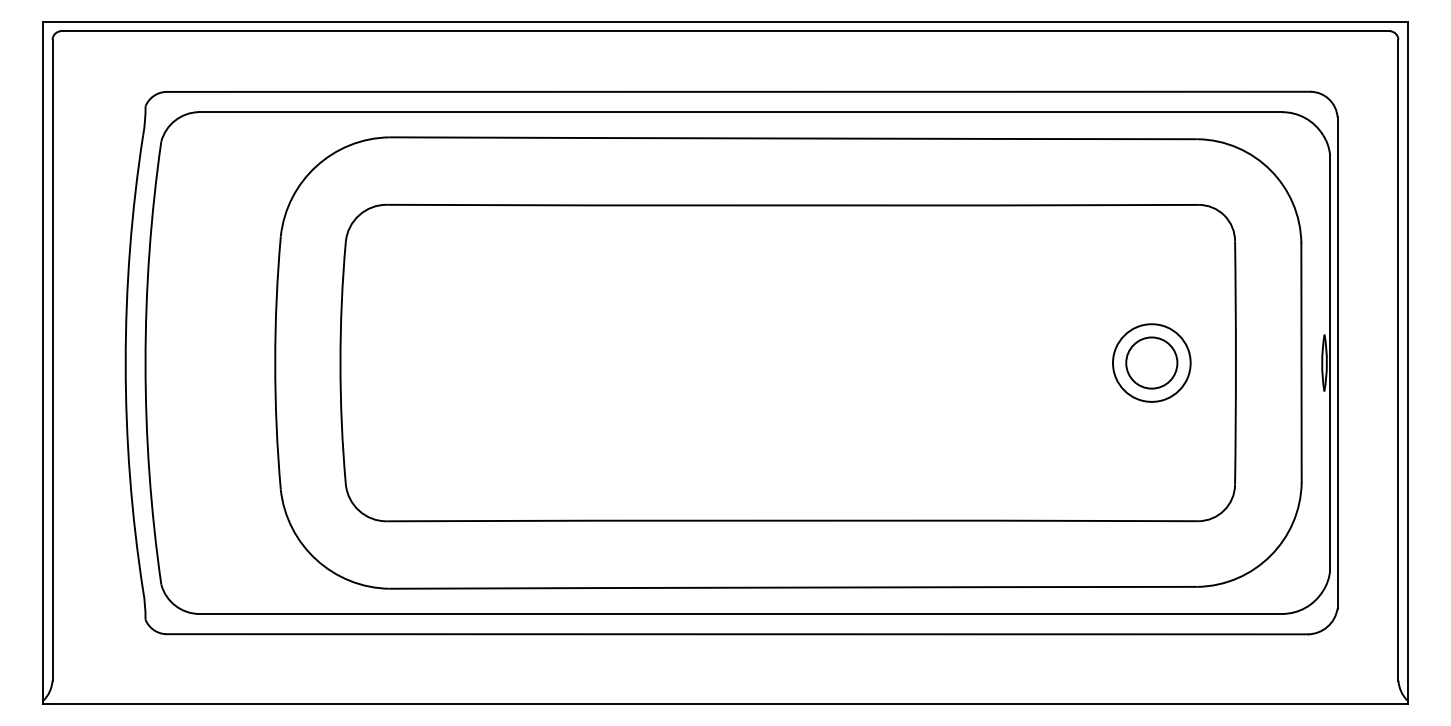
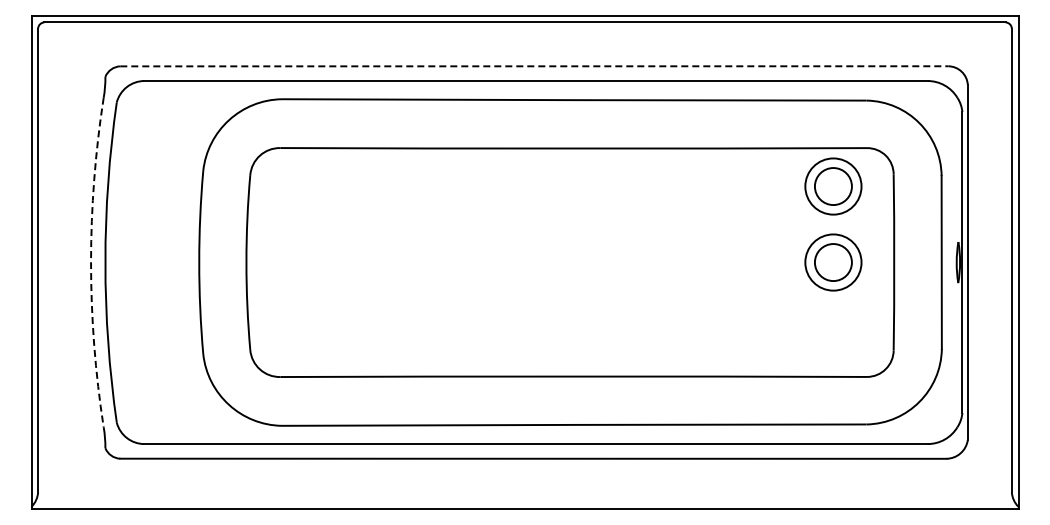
line: (738, 92) -> (534, 66), solid -> dashed
part: (1151, 257) -> (833, 186), added
arc: (126, 363) -> (91, 262), solid -> dashed

